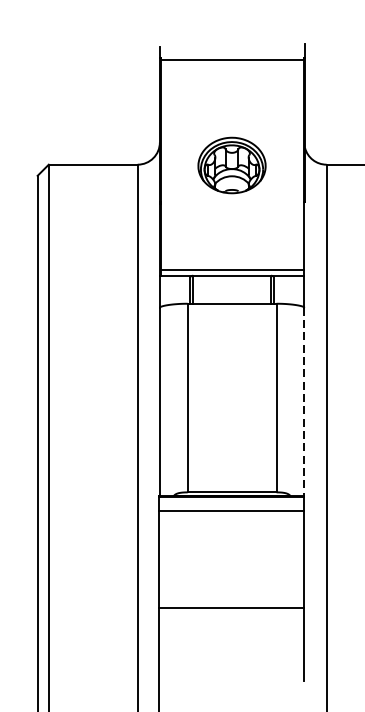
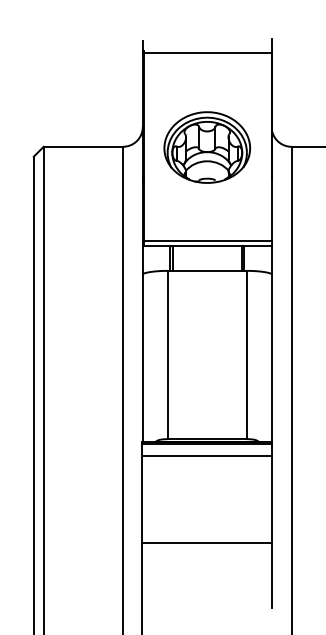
part: (231, 165) -> (206, 147), size x1.43
line: (304, 403) -> (271, 359), dashed -> solid

